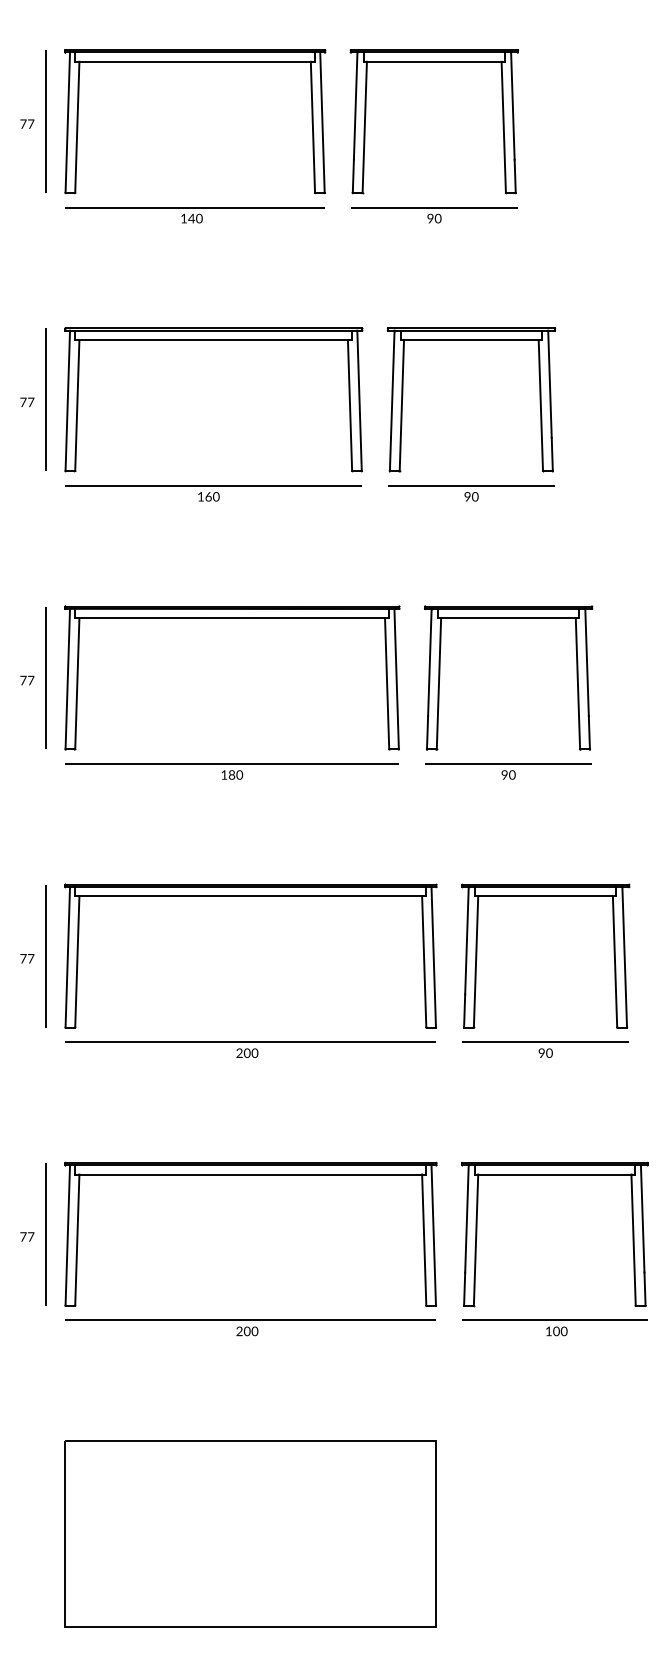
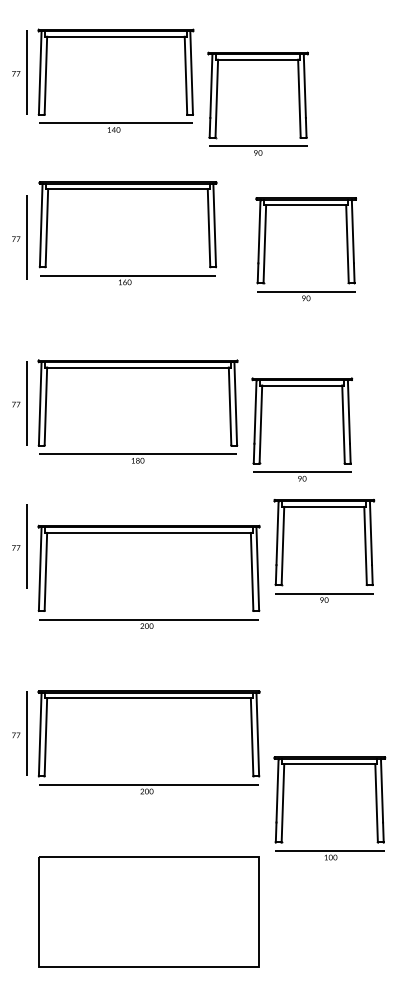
part: (365, 135) -> (217, 103), moved
part: (402, 414) -> (265, 249), moved
part: (212, 485) -> (127, 275), moved
part: (576, 692) -> (342, 429), moved
part: (32, 956) -> (19, 546), moved
part: (613, 969) -> (364, 550), moved
part: (554, 1319) -> (329, 850), moved

